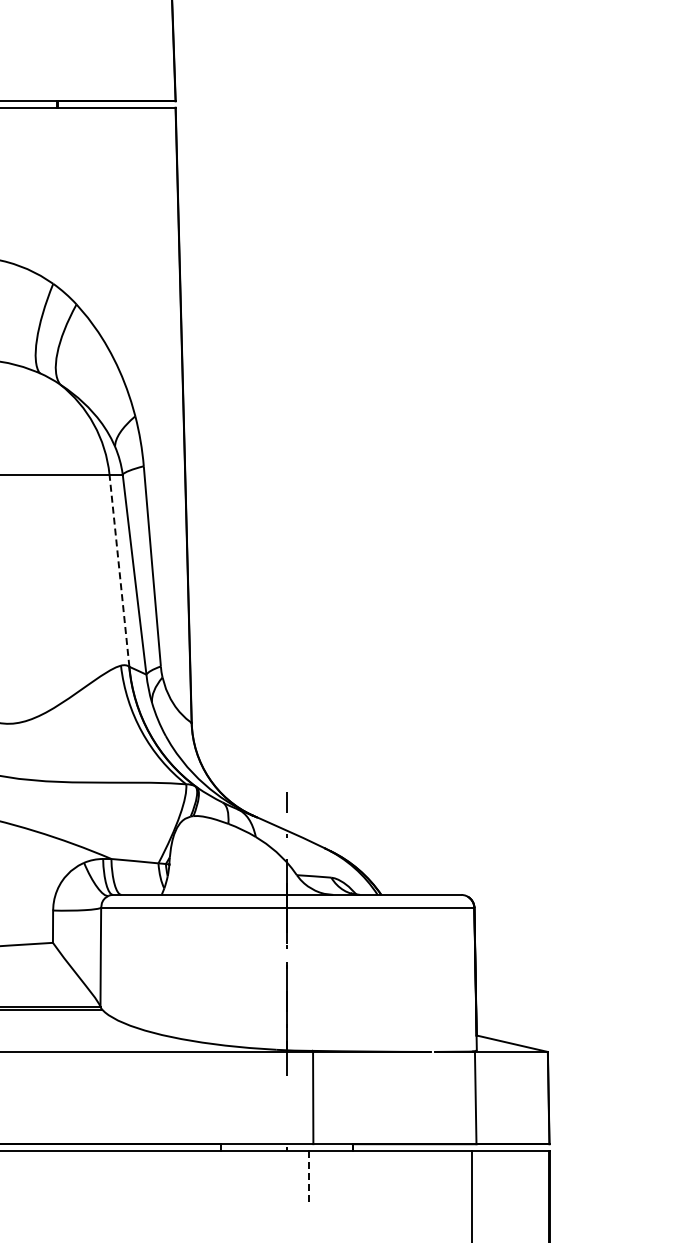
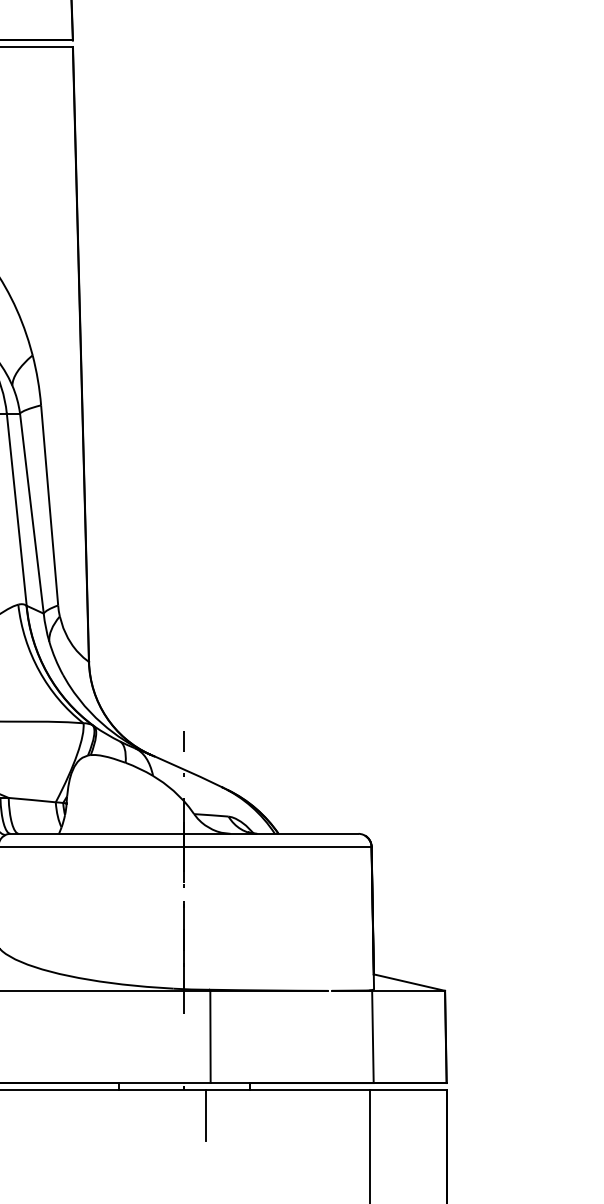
line: (119, 570) -> (16, 509), dashed -> solid
line: (308, 1176) -> (205, 1115), dashed -> solid

